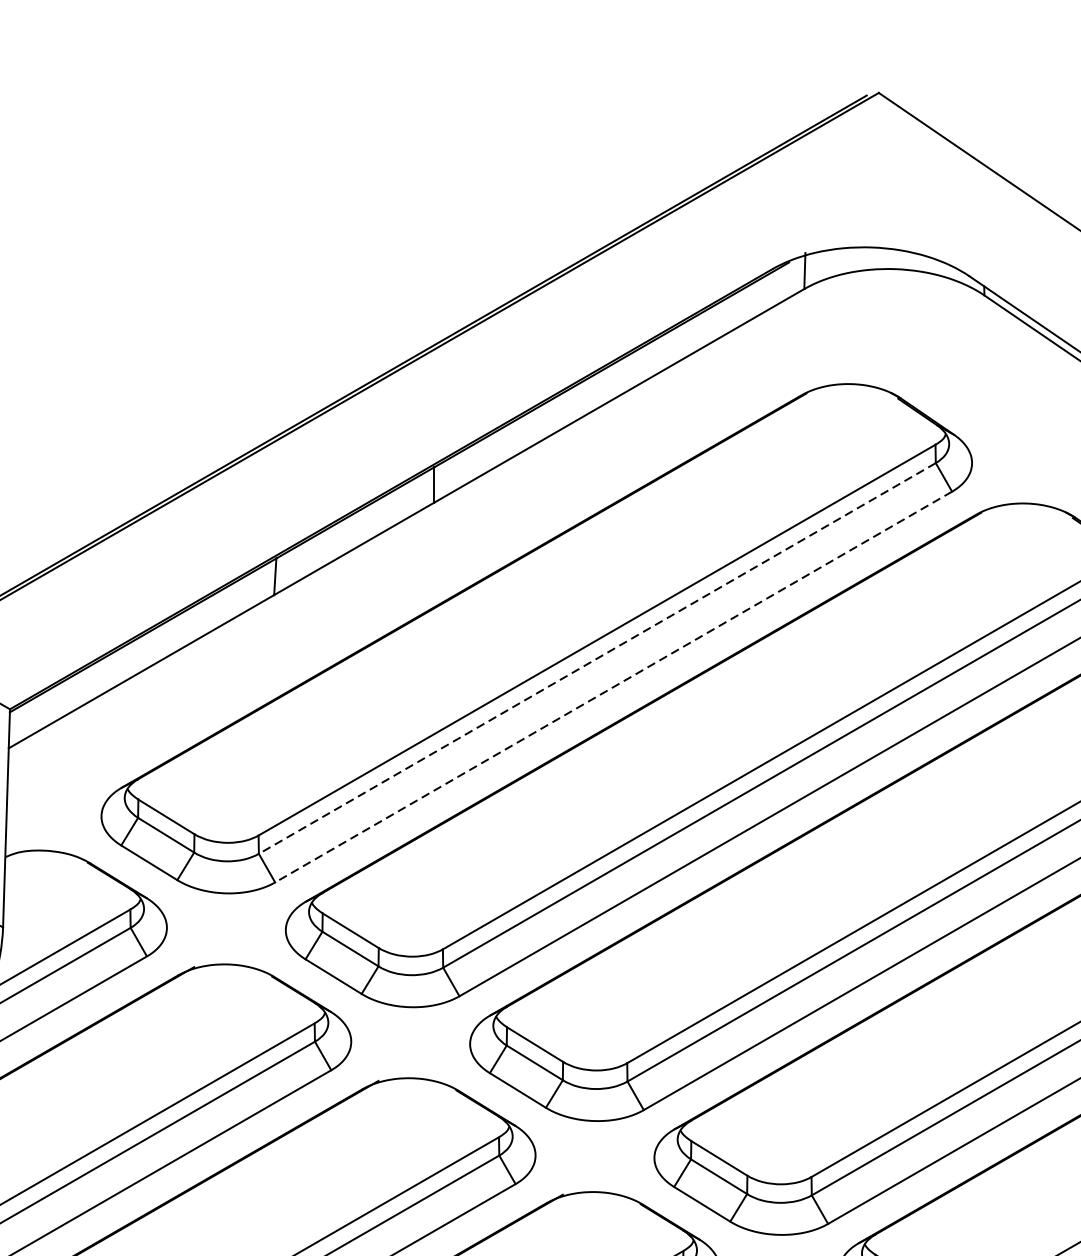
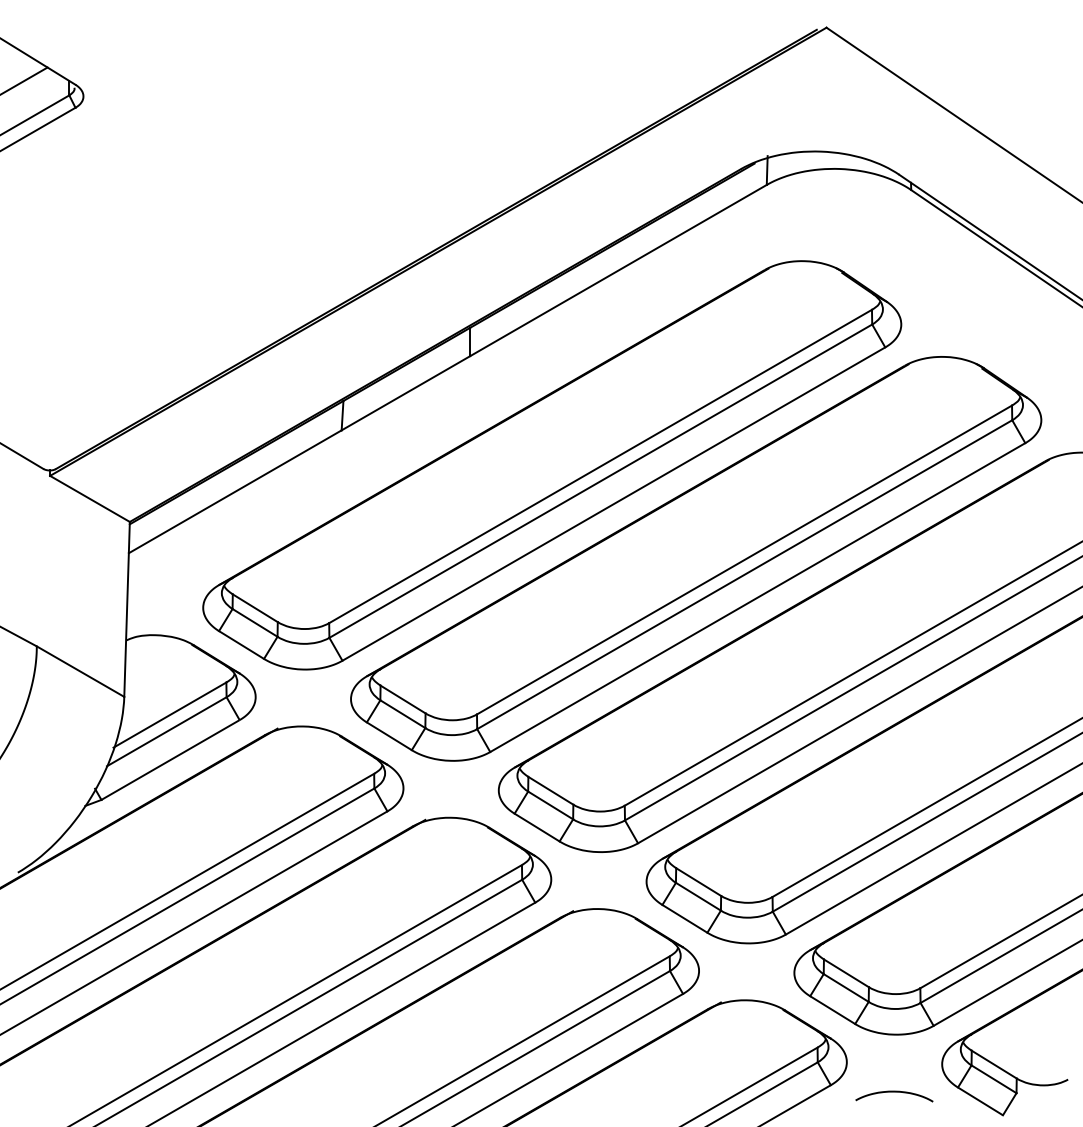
line: (596, 658) -> (600, 481), dashed -> solid
line: (613, 687) -> (613, 504), dashed -> solid

